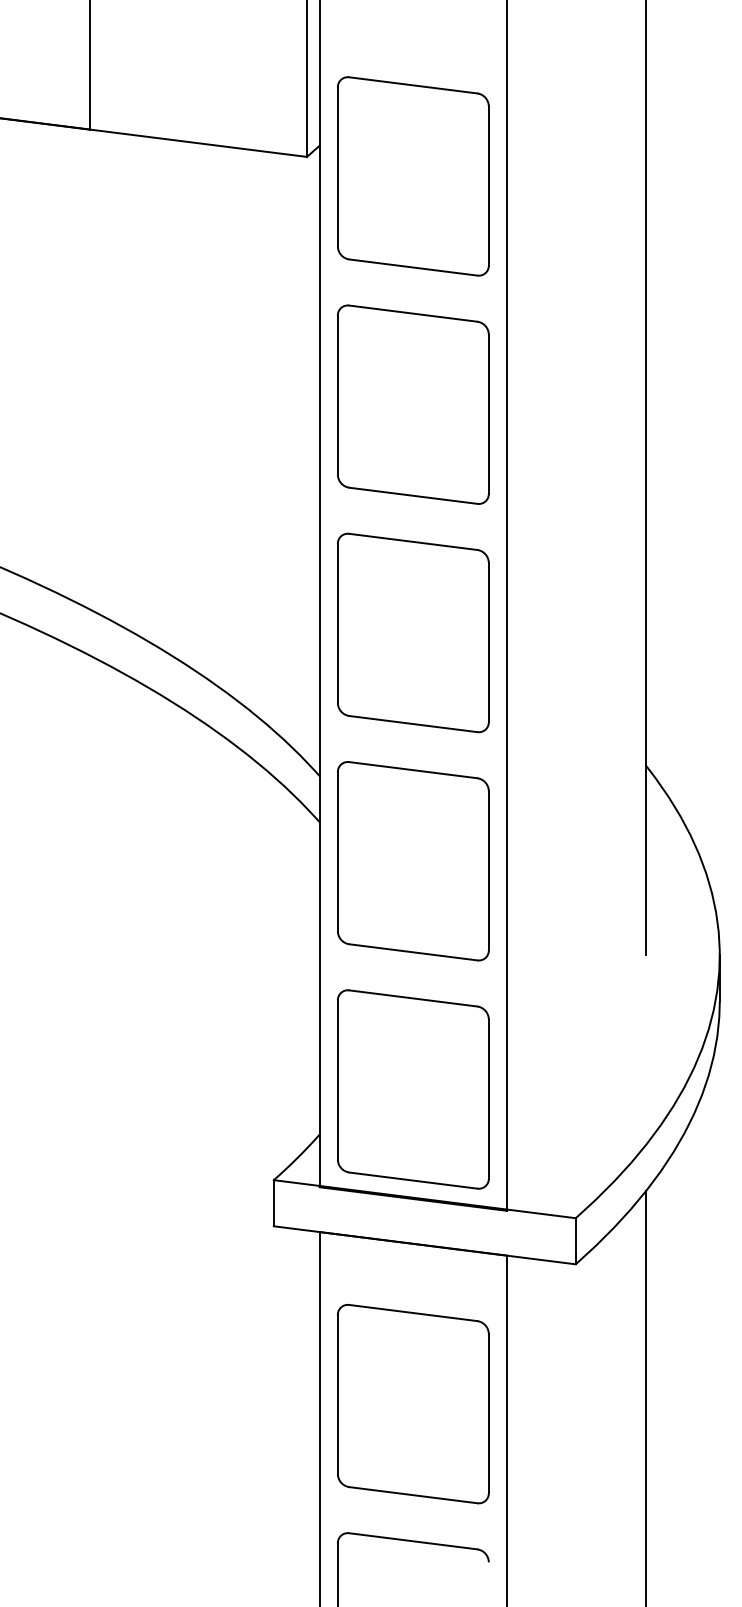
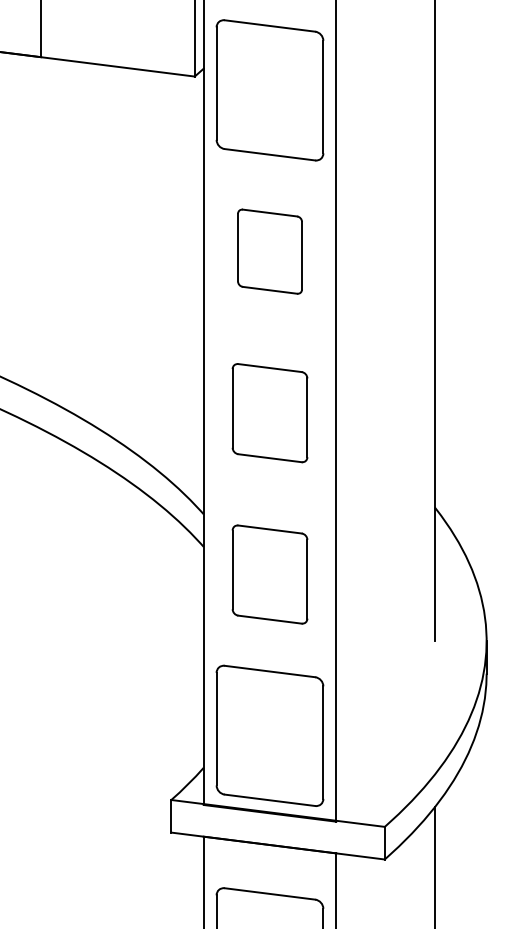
part: (413, 404) -> (270, 251), size x0.6
part: (413, 632) -> (270, 412), size x0.7
part: (413, 861) -> (270, 574), size x0.7

